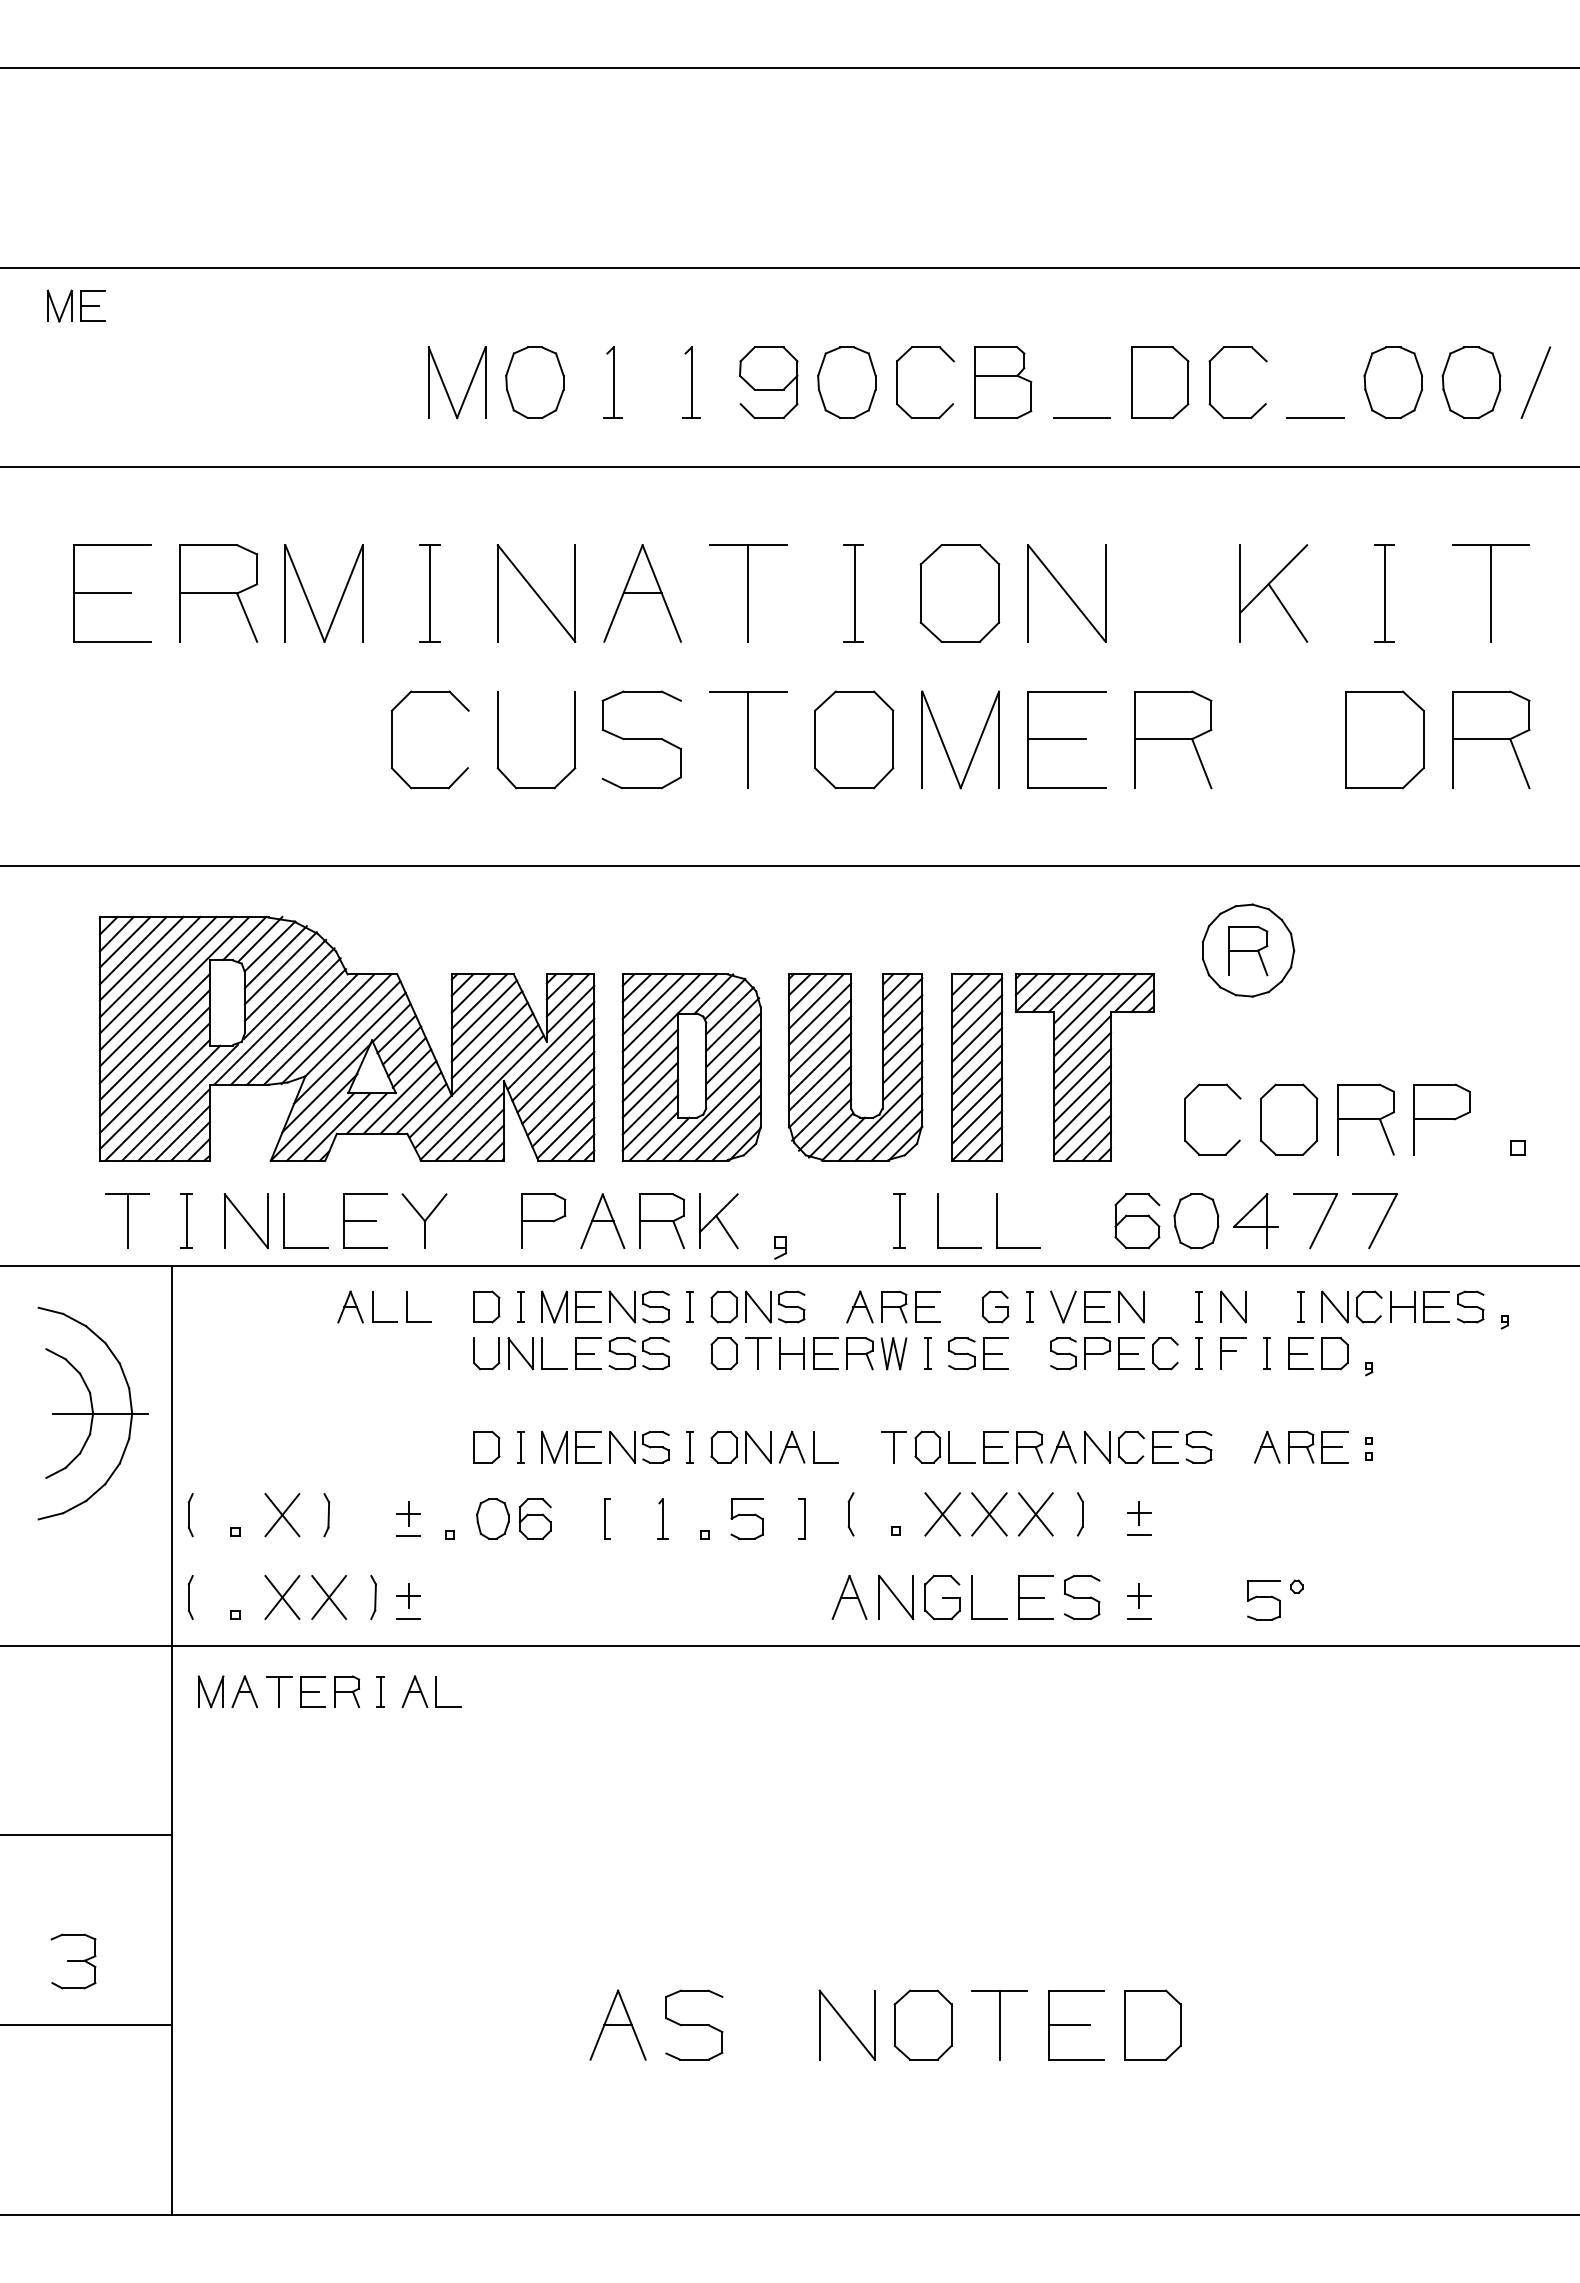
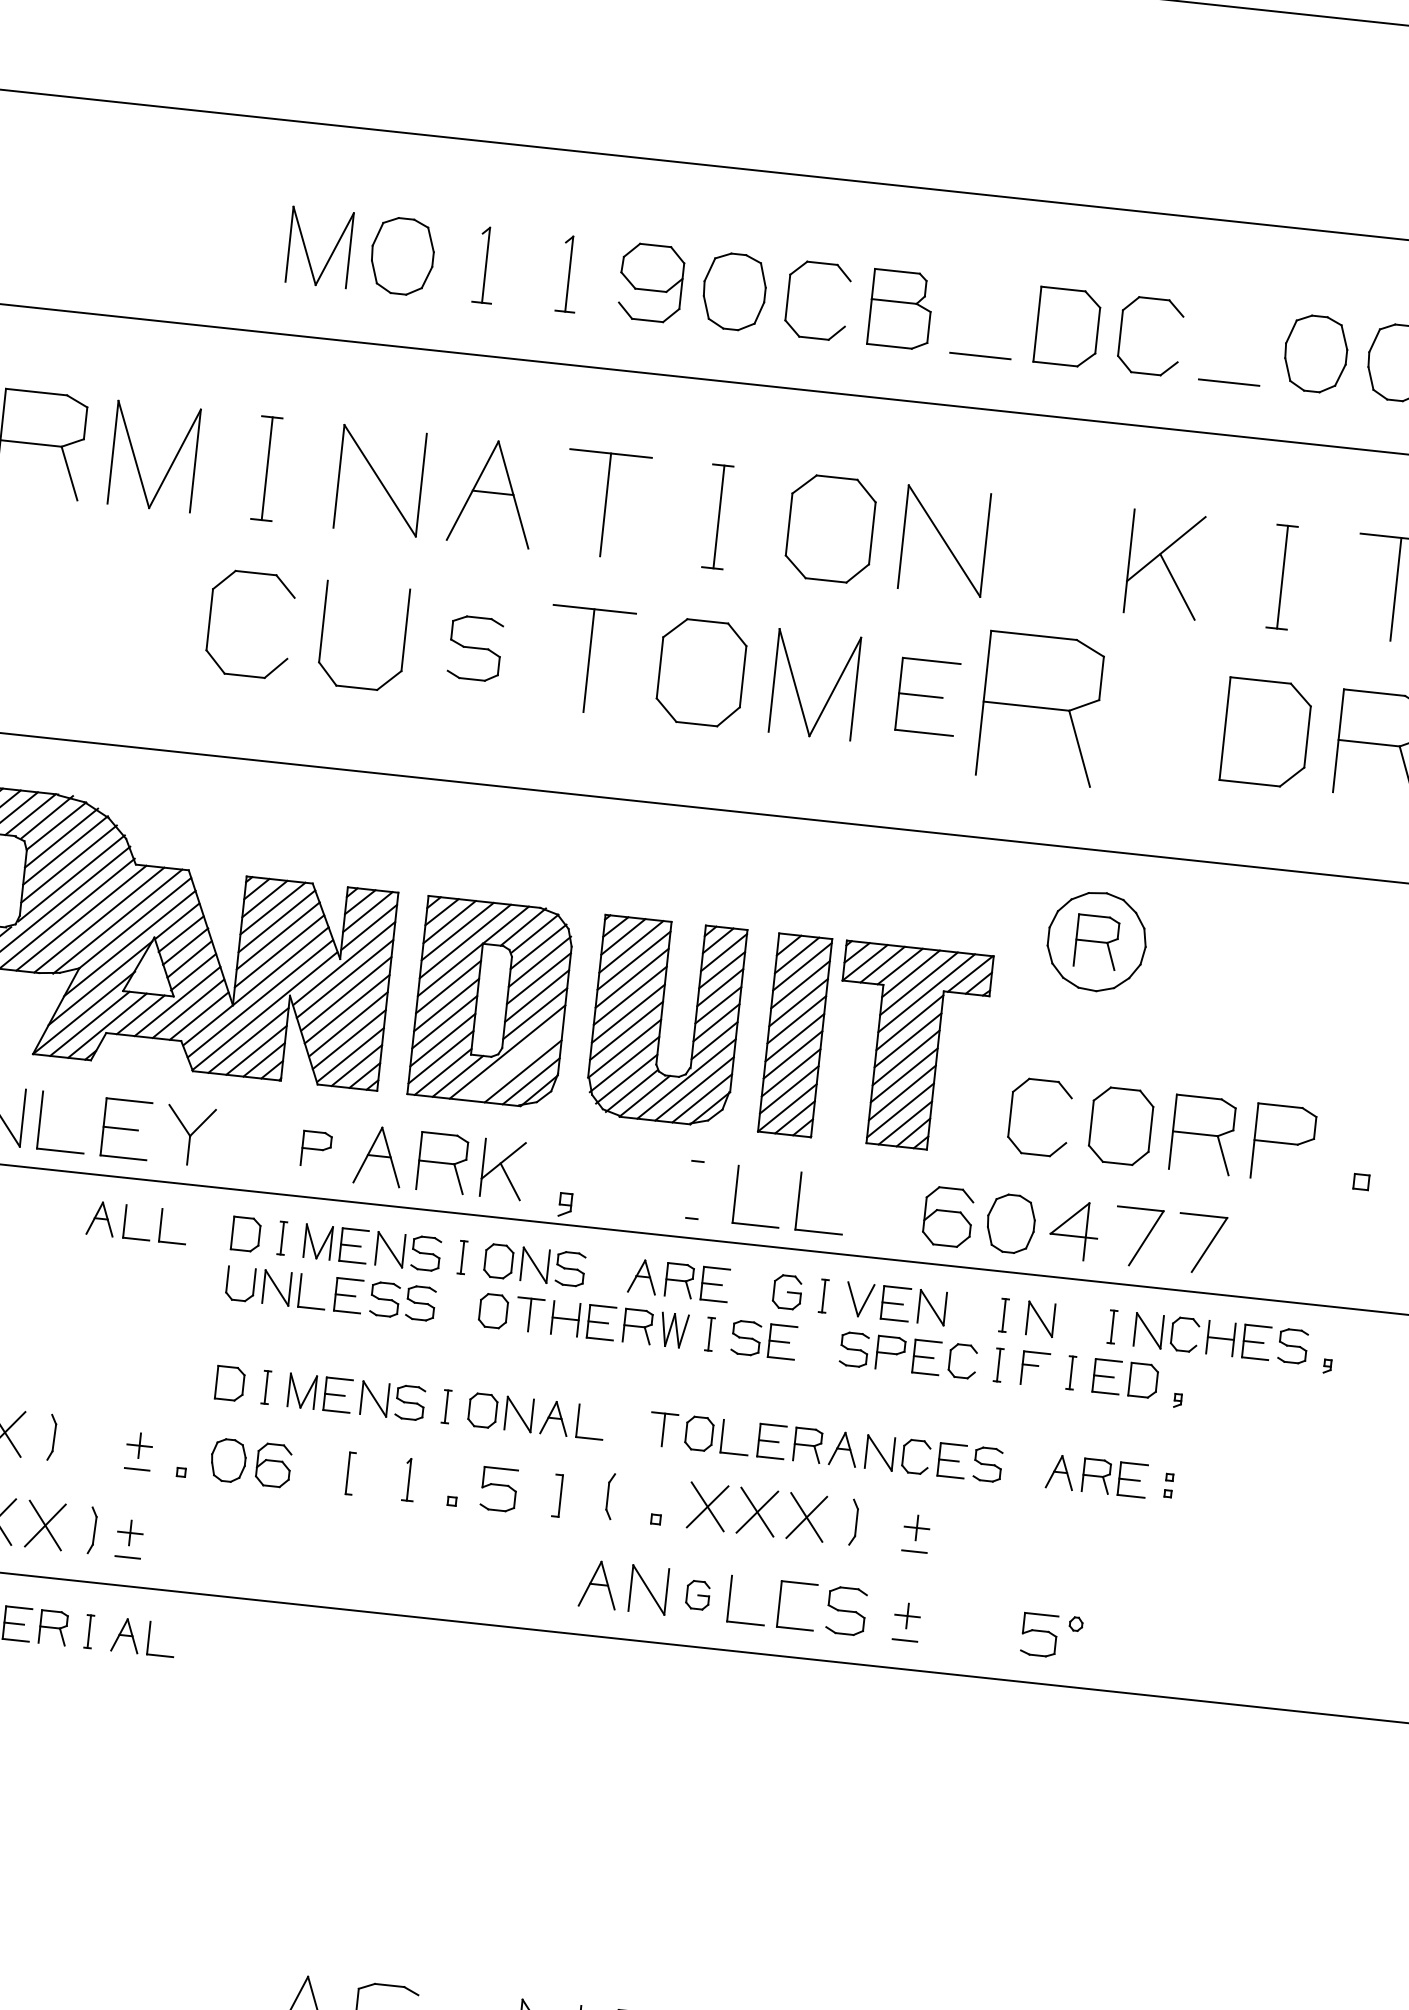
part: (641, 739) -> (475, 648), size x0.6
part: (1066, 739) -> (927, 696), size x0.7
part: (1173, 739) -> (1041, 708), size x1.4
line: (719, 1119) -> (515, 1061), removed
part: (543, 1220) -> (316, 1148), size x0.6
line: (900, 1221) -> (696, 1190), removed
part: (942, 1597) -> (697, 1595), size x0.6
line: (1031, 1597) -> (792, 1605), removed

